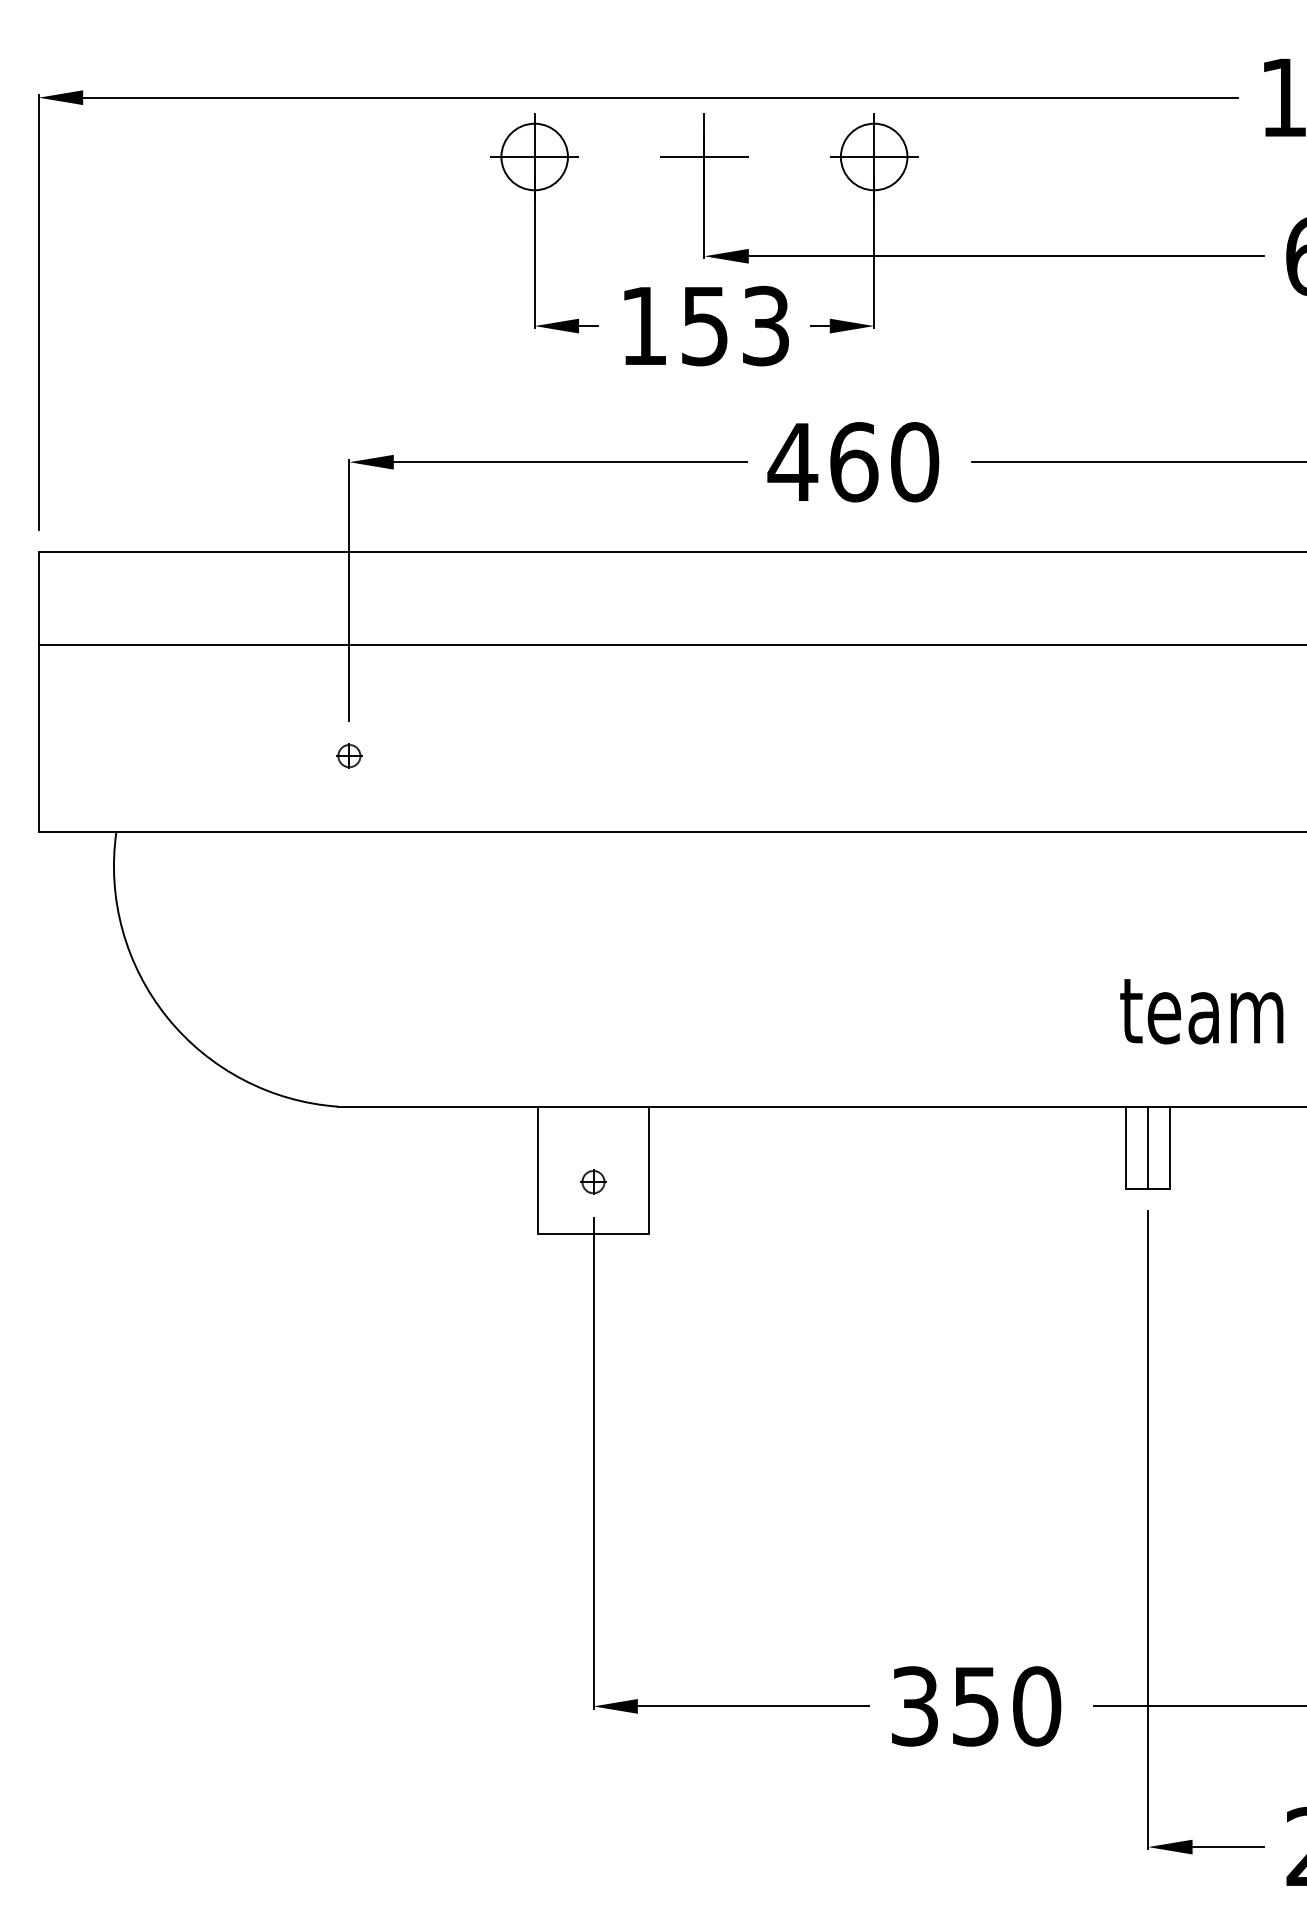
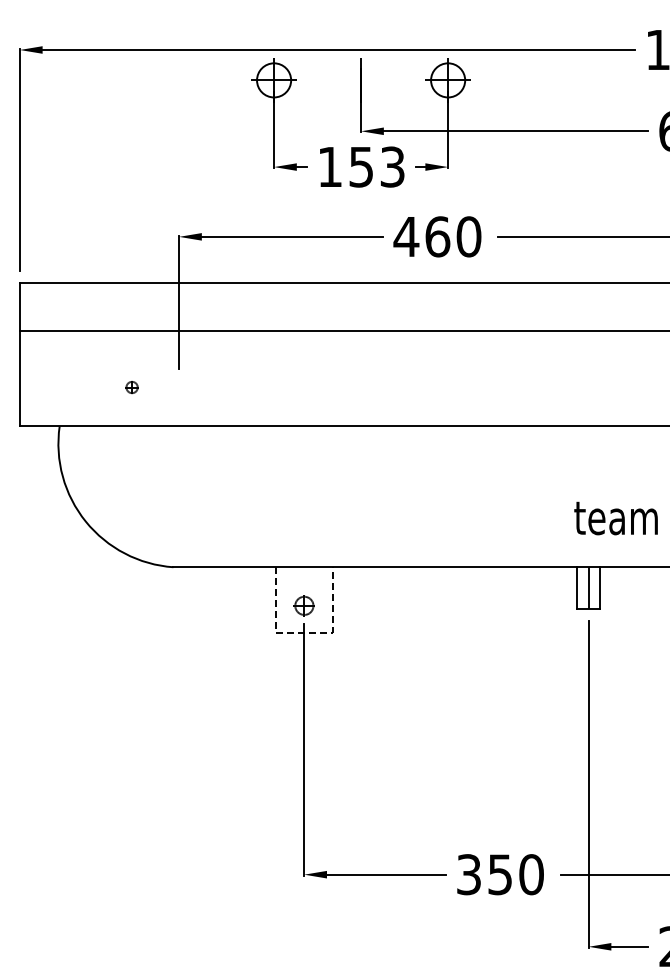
line: (703, 157) -> (360, 80), removed
part: (348, 756) -> (131, 387), moved
part: (592, 1181) -> (303, 605), size x1.6
line: (594, 1233) -> (304, 632), solid -> dashed

